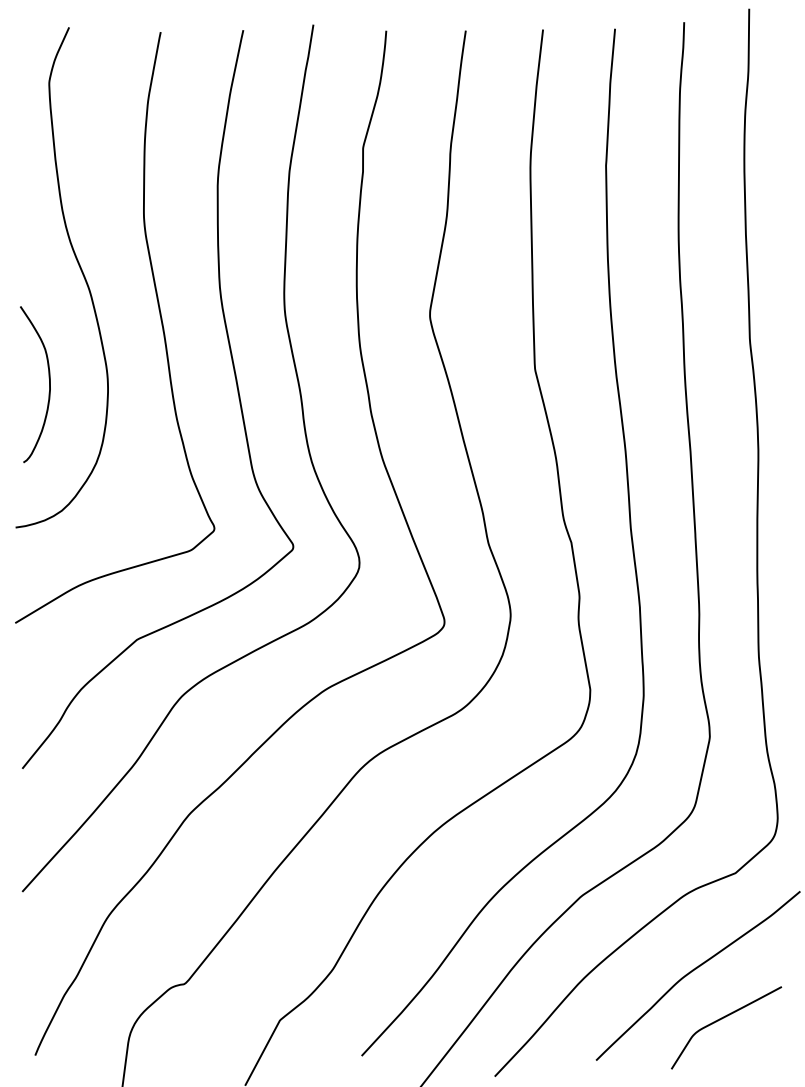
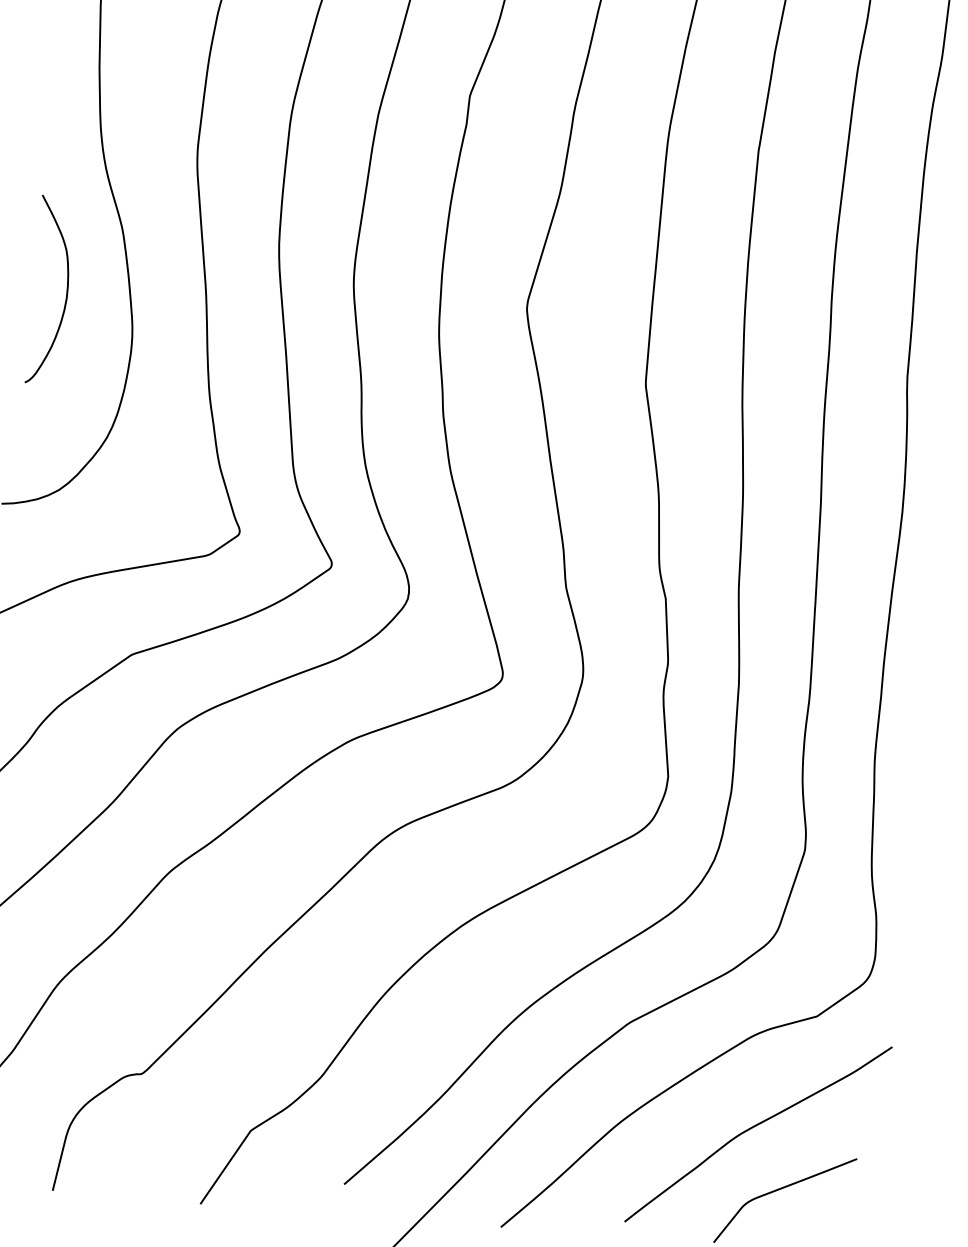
curve: (49, 384) -> (66, 292), moved

